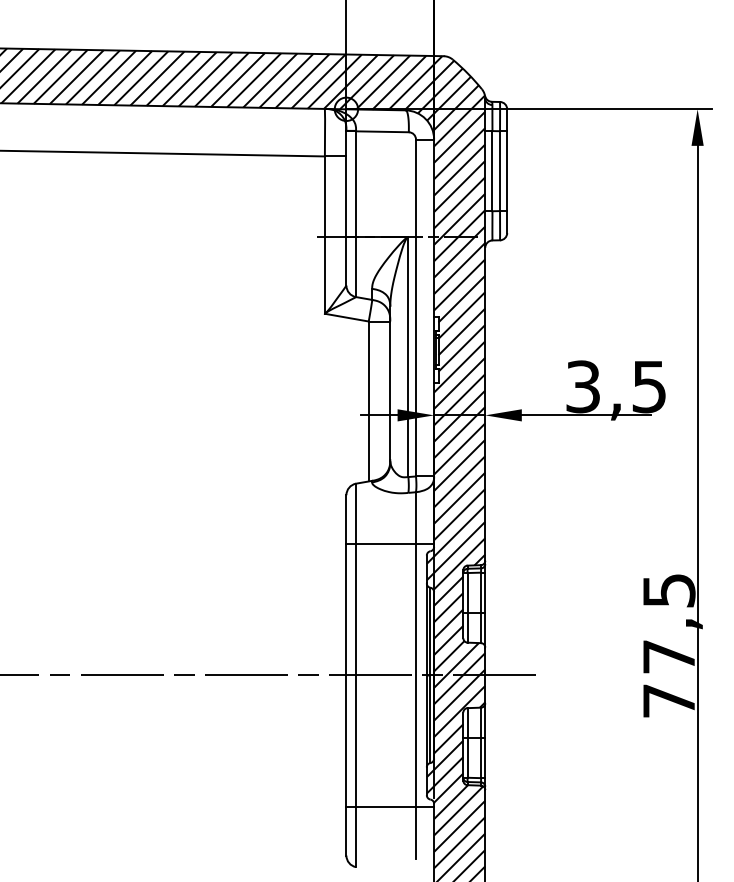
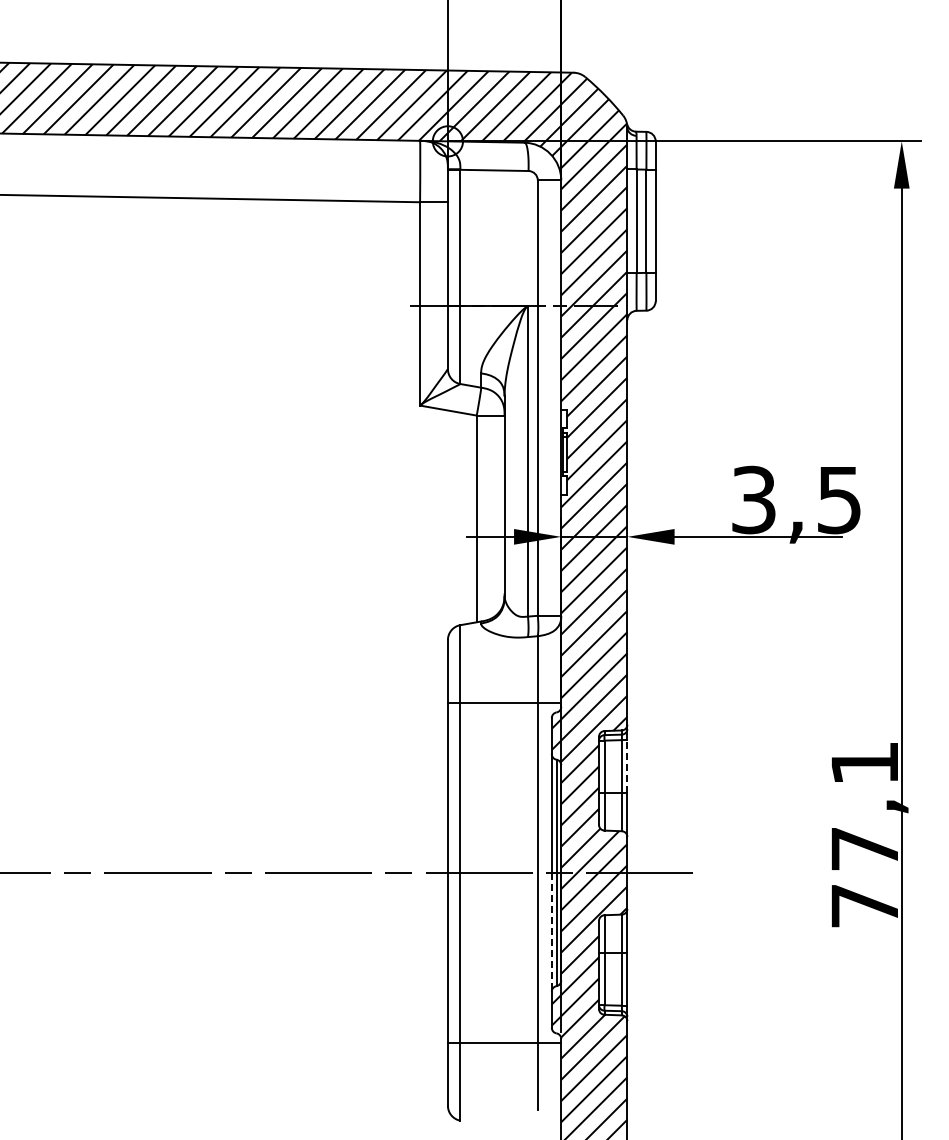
text: (669, 590) -> (865, 763), 77,5 -> 77,1
line: (485, 592) -> (627, 765), solid -> dashed
line: (426, 721) -> (551, 932), solid -> dashed

